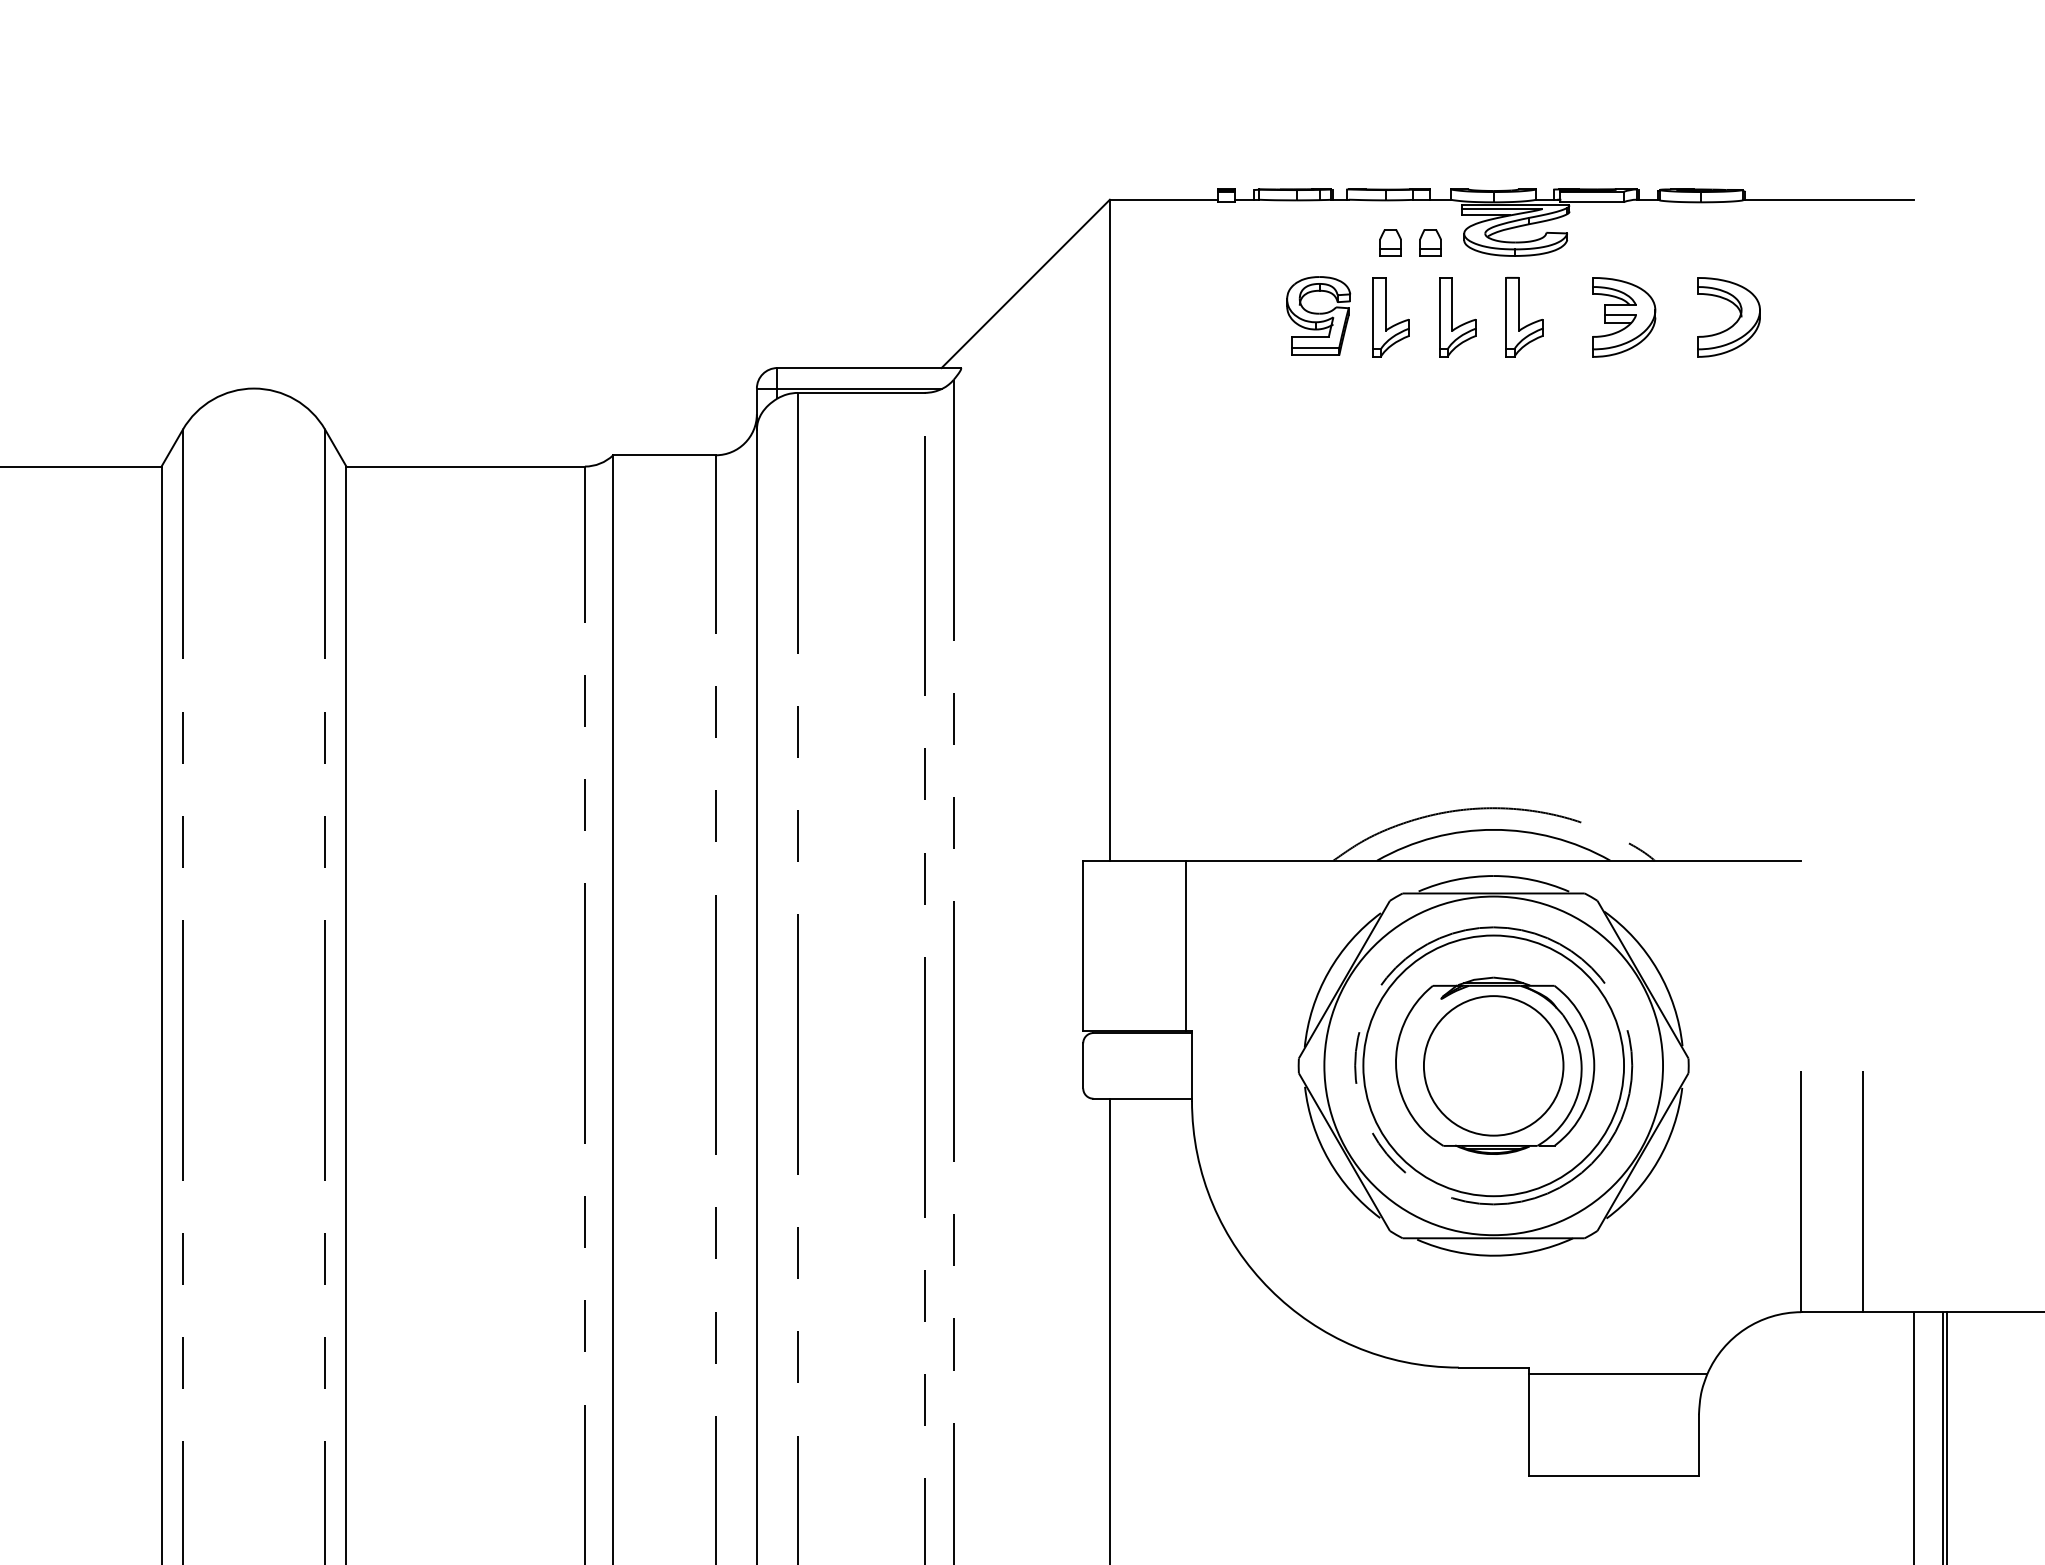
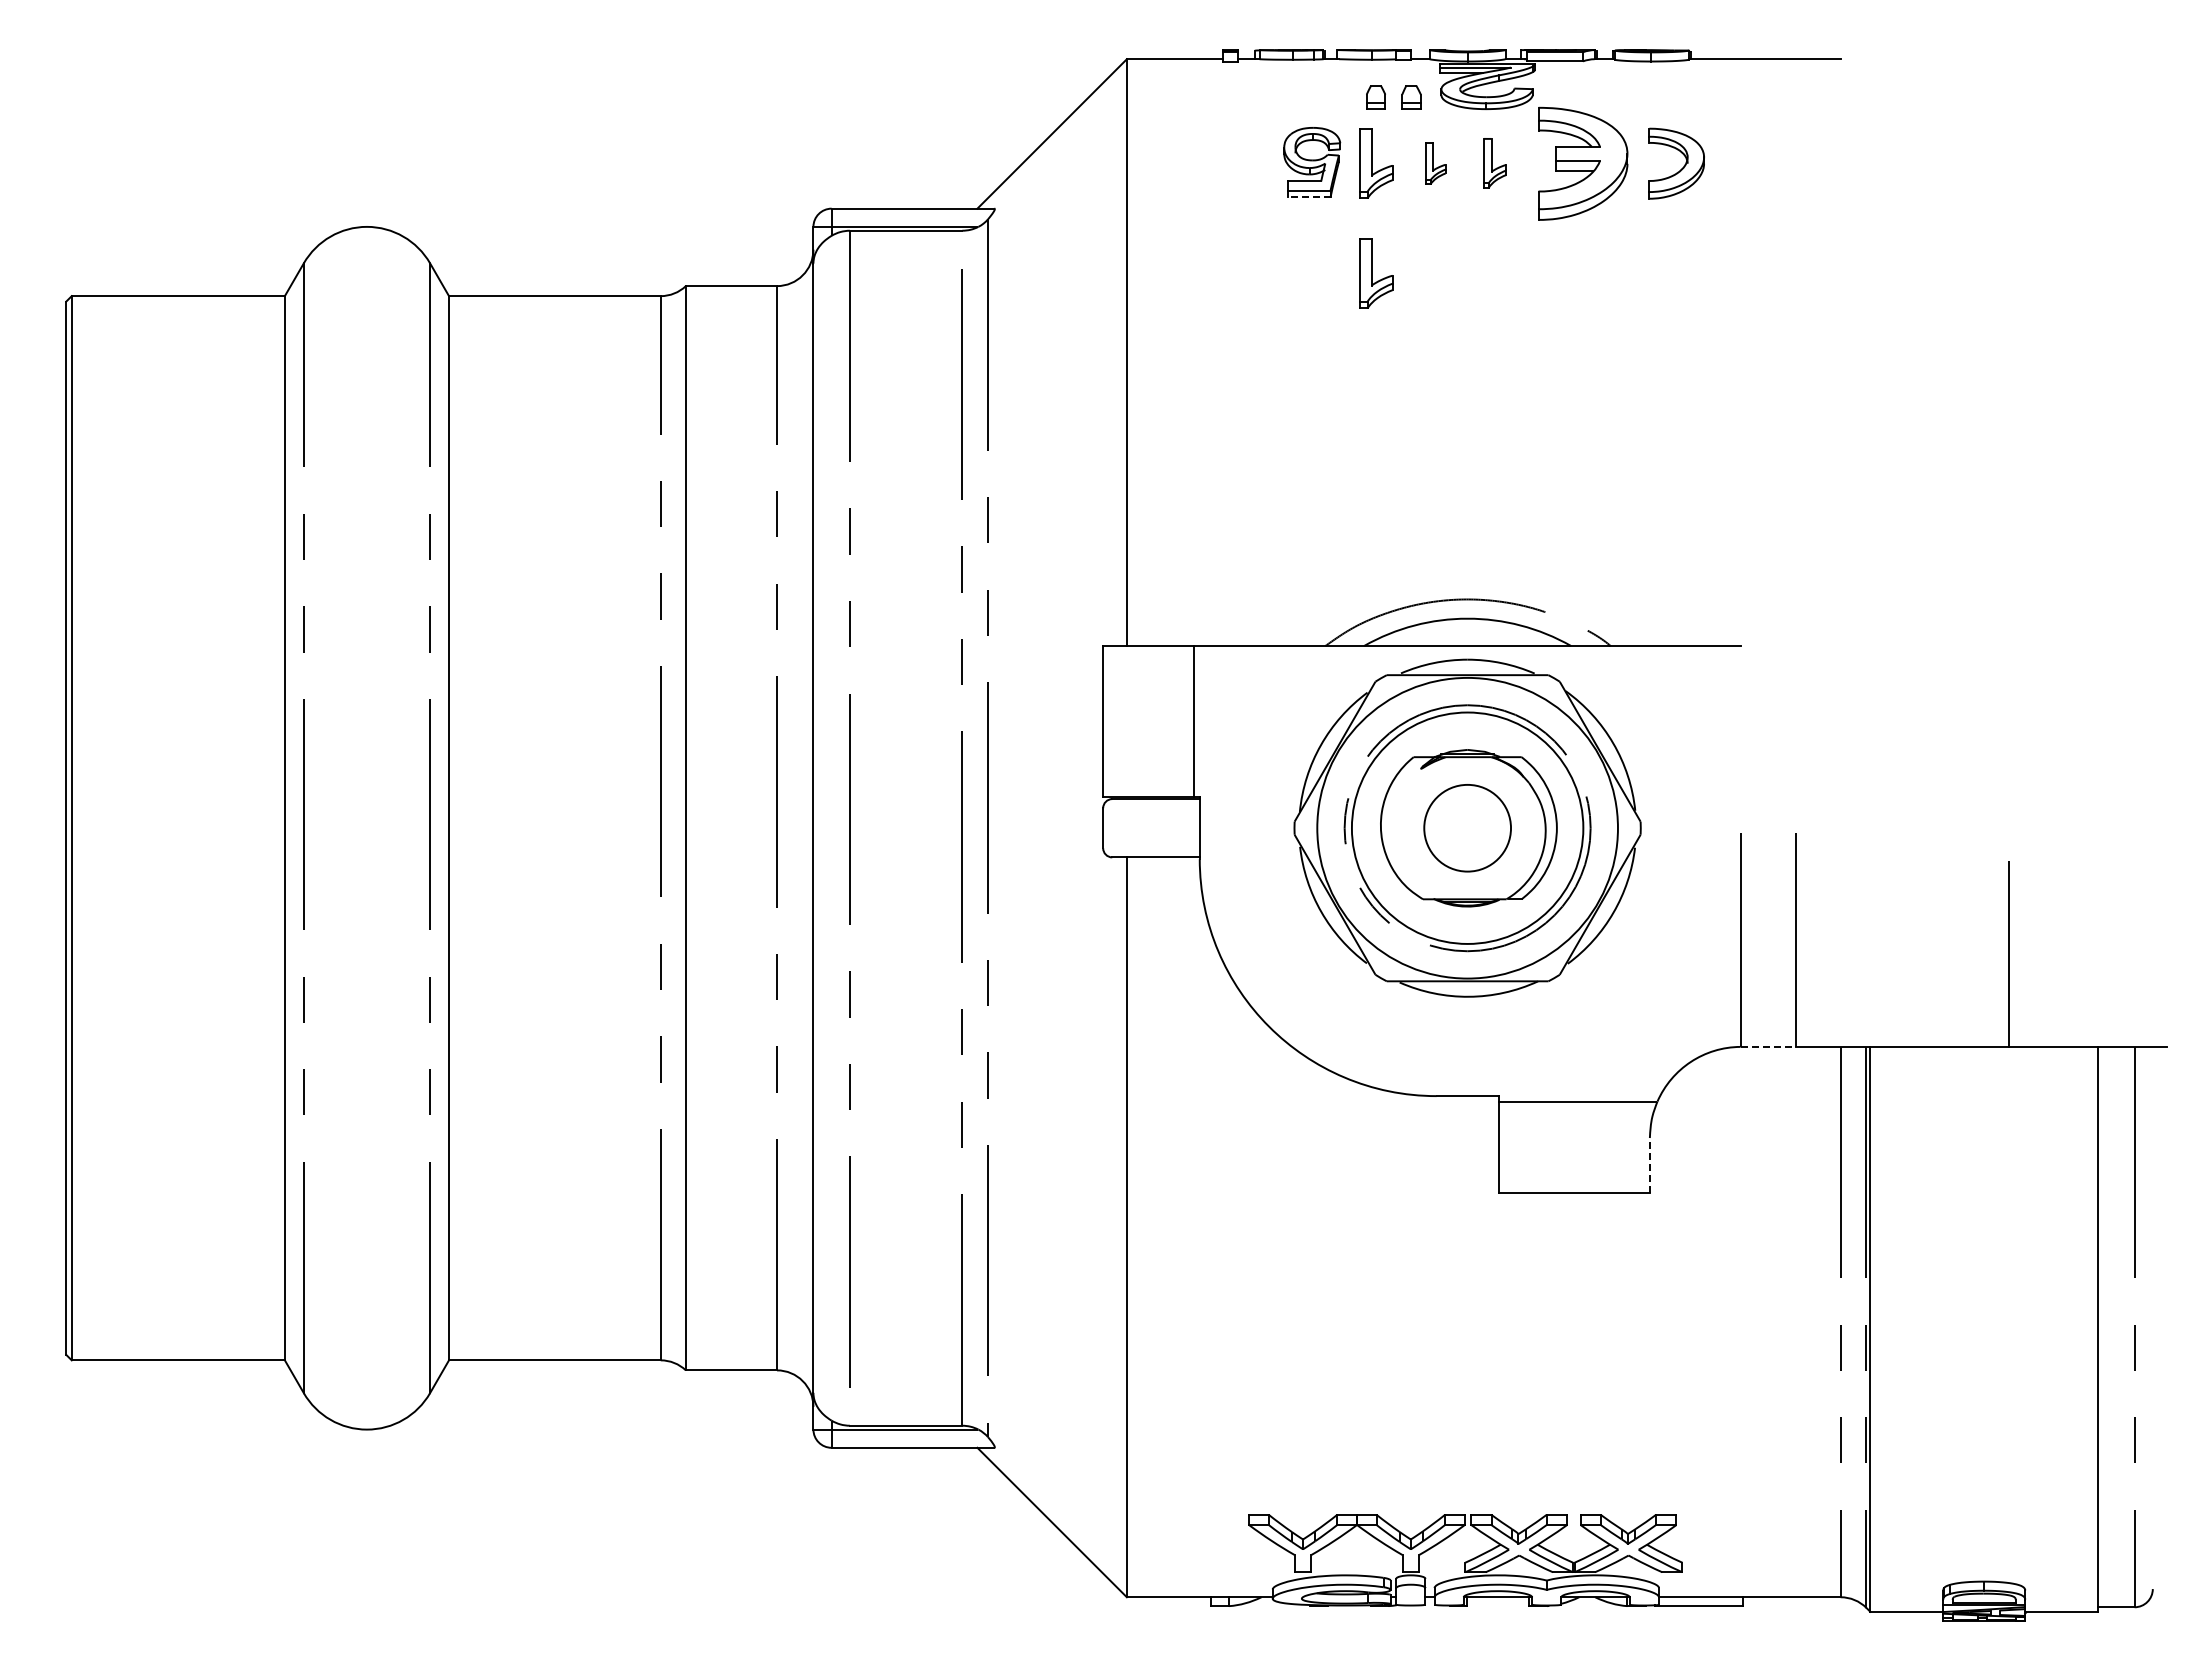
part: (1523, 316) -> (1494, 162), size x0.7
part: (1457, 317) -> (1435, 163), size x0.6
part: (1624, 317) -> (1583, 163), size x1.6
line: (1314, 355) -> (1308, 197), solid -> dashed
part: (1391, 441) -> (1376, 273), added
circle: (1493, 1066) -> (1467, 828), size x0.7
line: (1832, 1311) -> (1768, 1046), solid -> dashed
line: (1698, 1444) -> (1649, 1164), solid -> dashed

